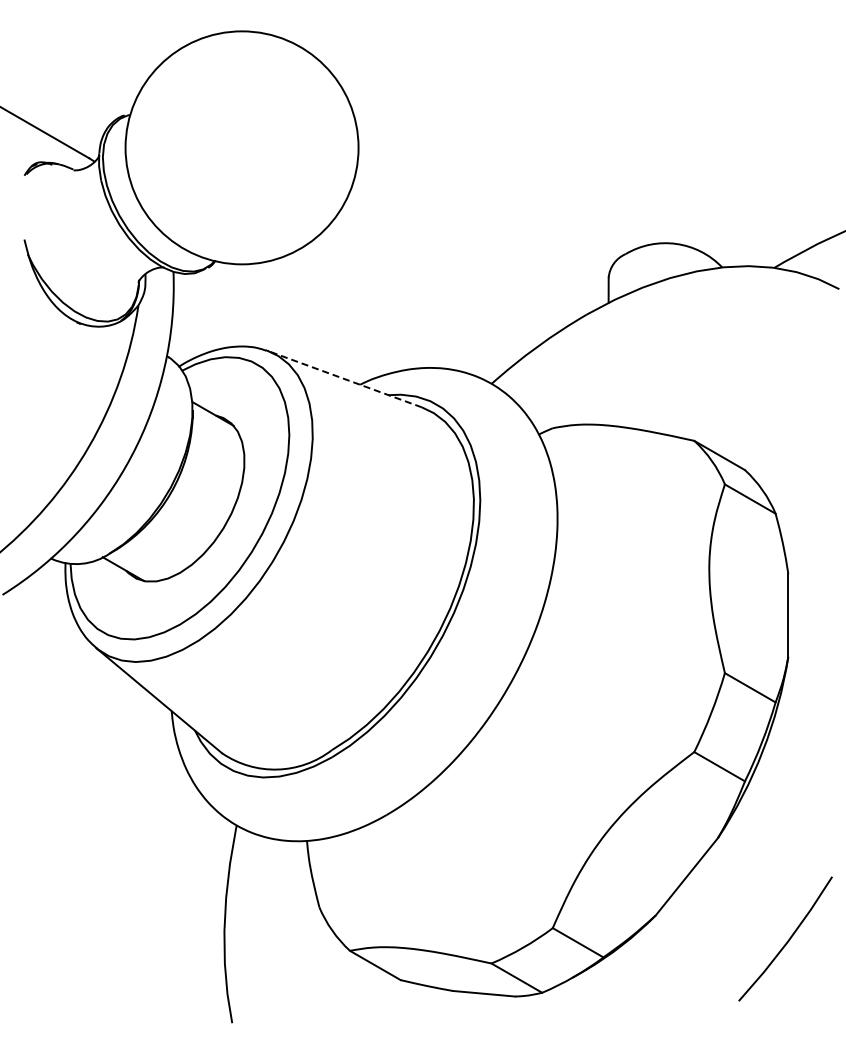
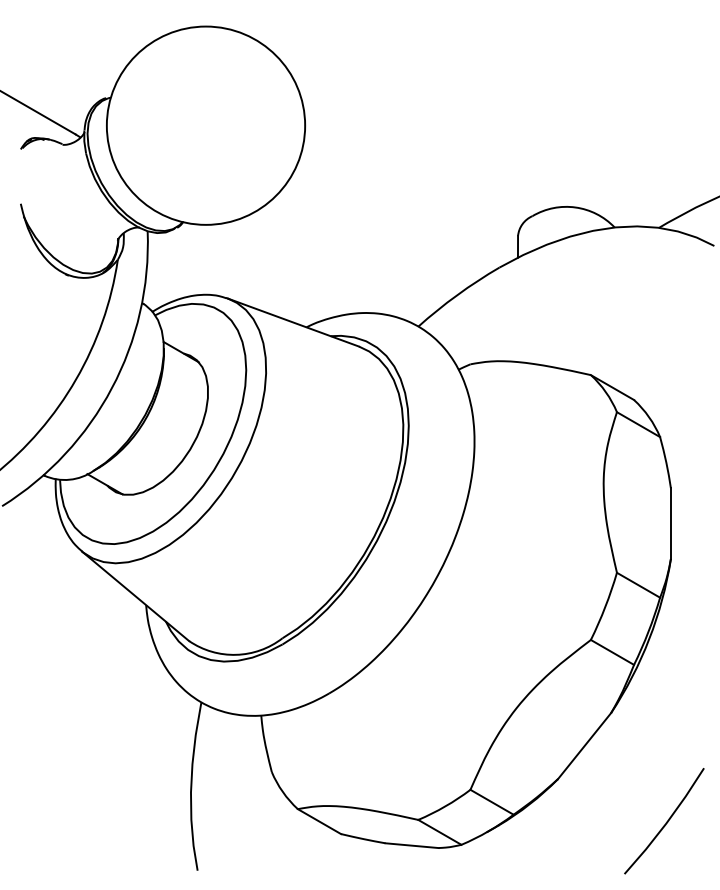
line: (344, 379) -> (293, 322), dashed -> solid
line: (787, 940) -> (665, 822), moved

